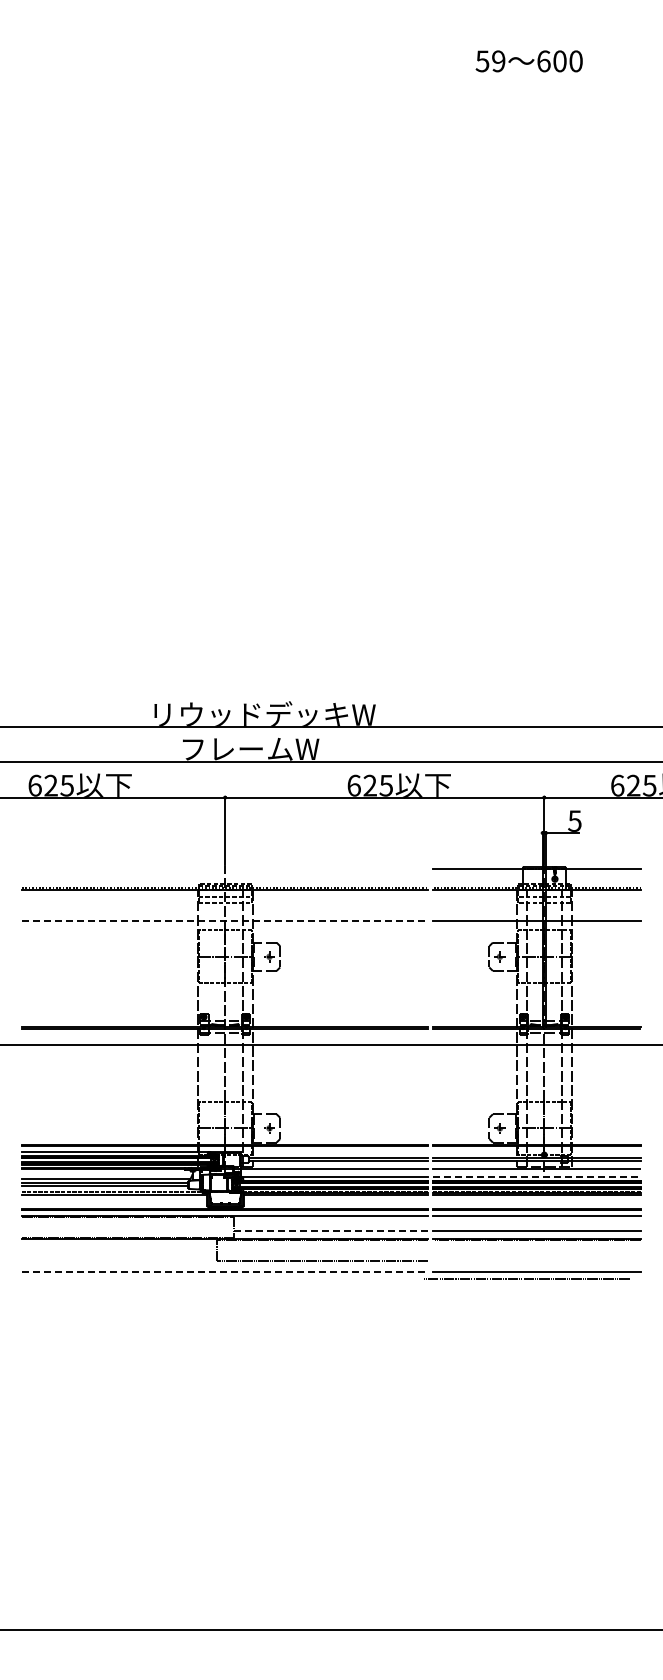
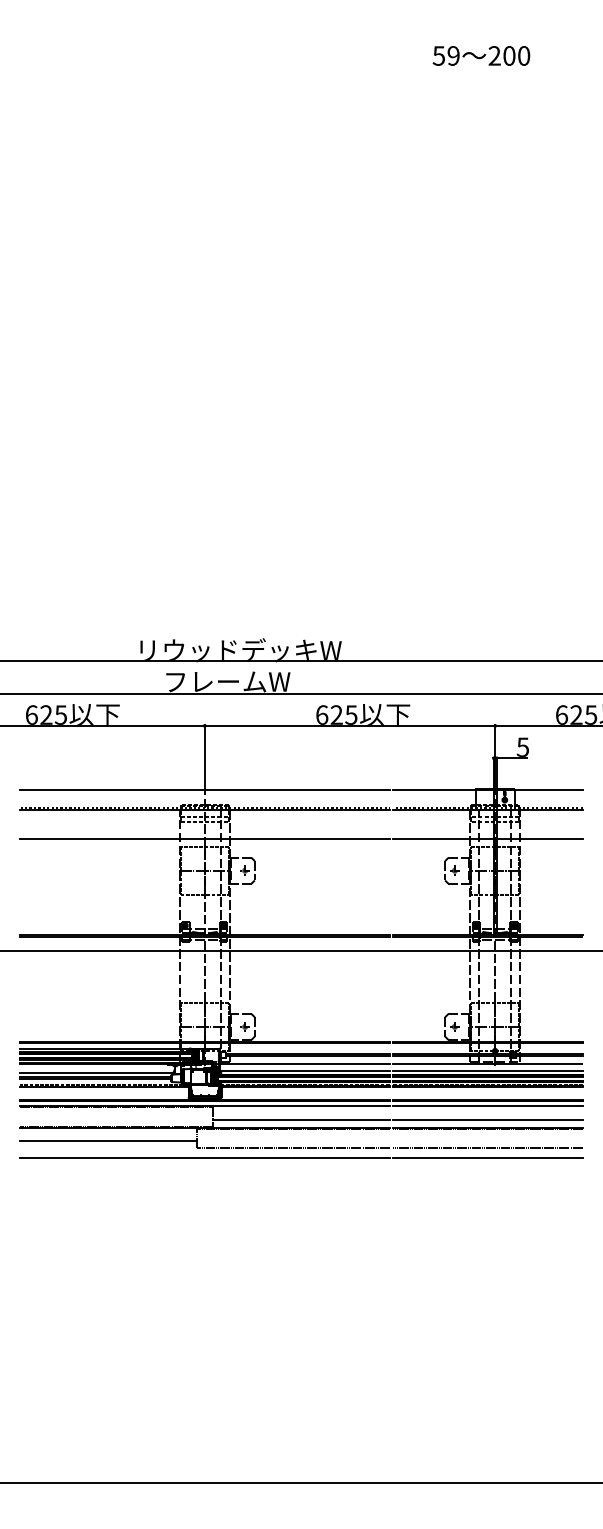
text: (543, 61) -> (494, 56), 600 -> 200
line: (225, 868) -> (205, 790), added
line: (225, 921) -> (205, 838), dashed -> solid
line: (537, 1176) -> (488, 1070), dashed -> solid
line: (331, 1230) -> (301, 1119), dashed -> solid
line: (119, 1253) -> (108, 1140), added
line: (225, 1271) -> (205, 1157), dashed -> solid
line: (526, 1278) -> (488, 1147), moved

